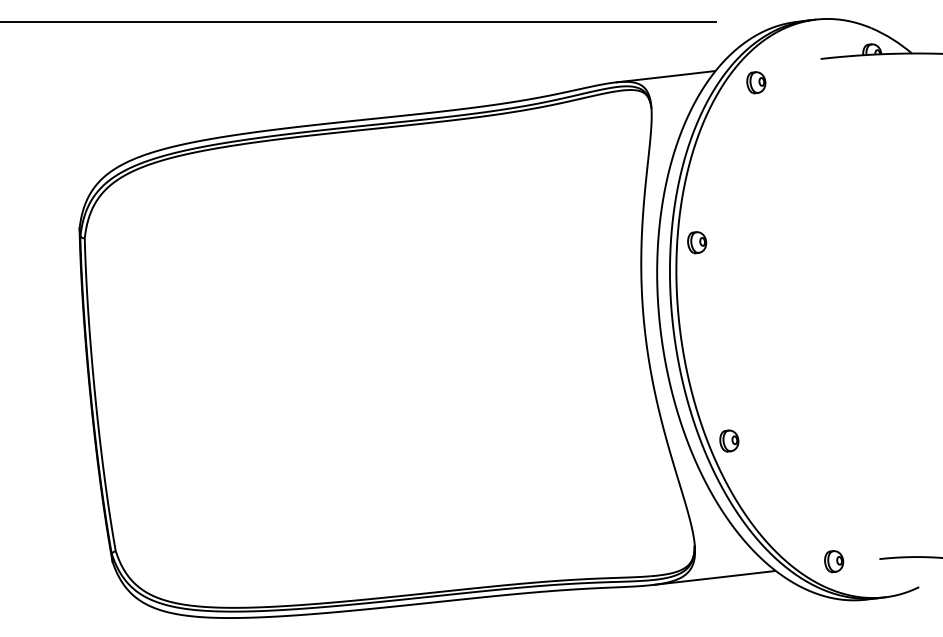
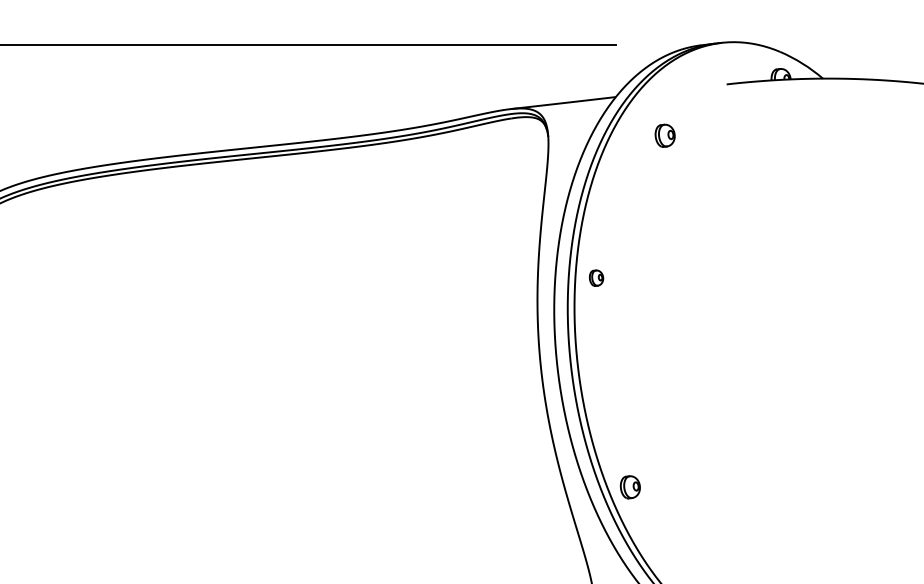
part: (756, 82) -> (665, 135), moved
part: (697, 242) -> (596, 277), size x0.7

